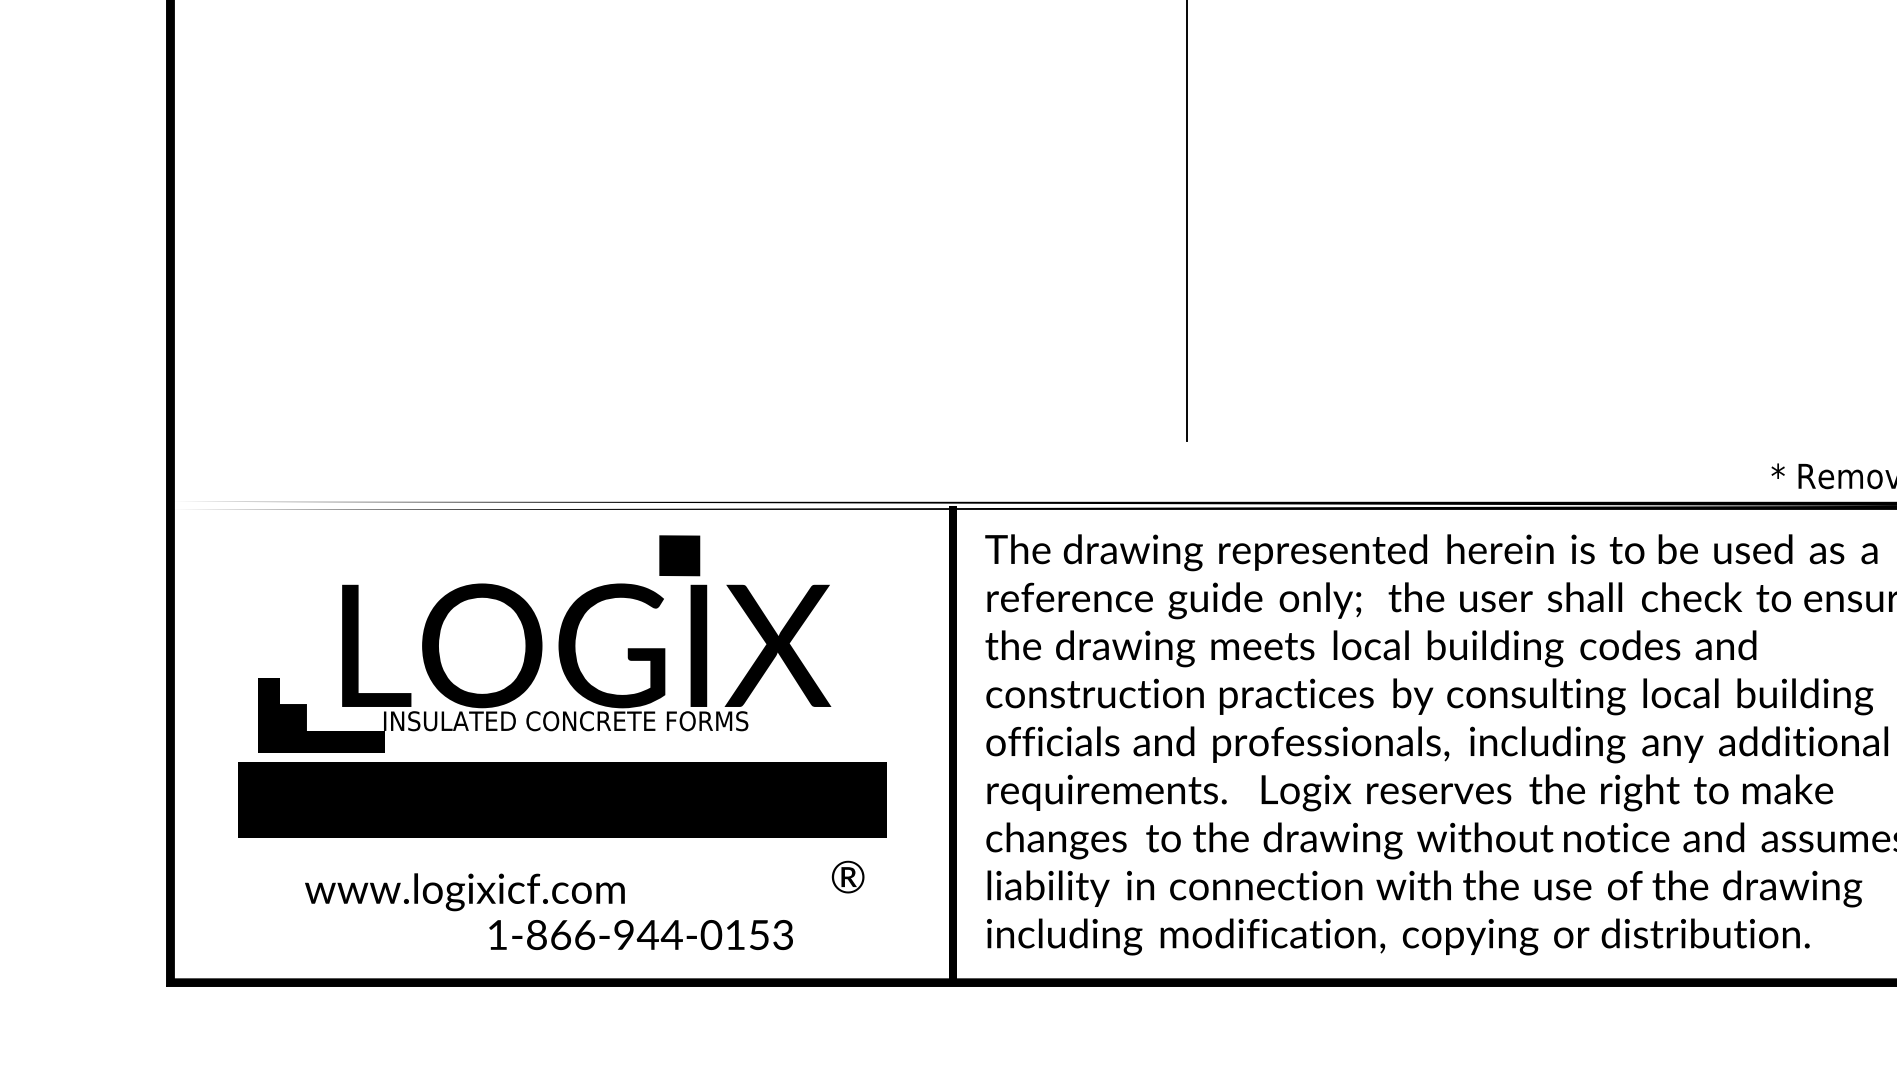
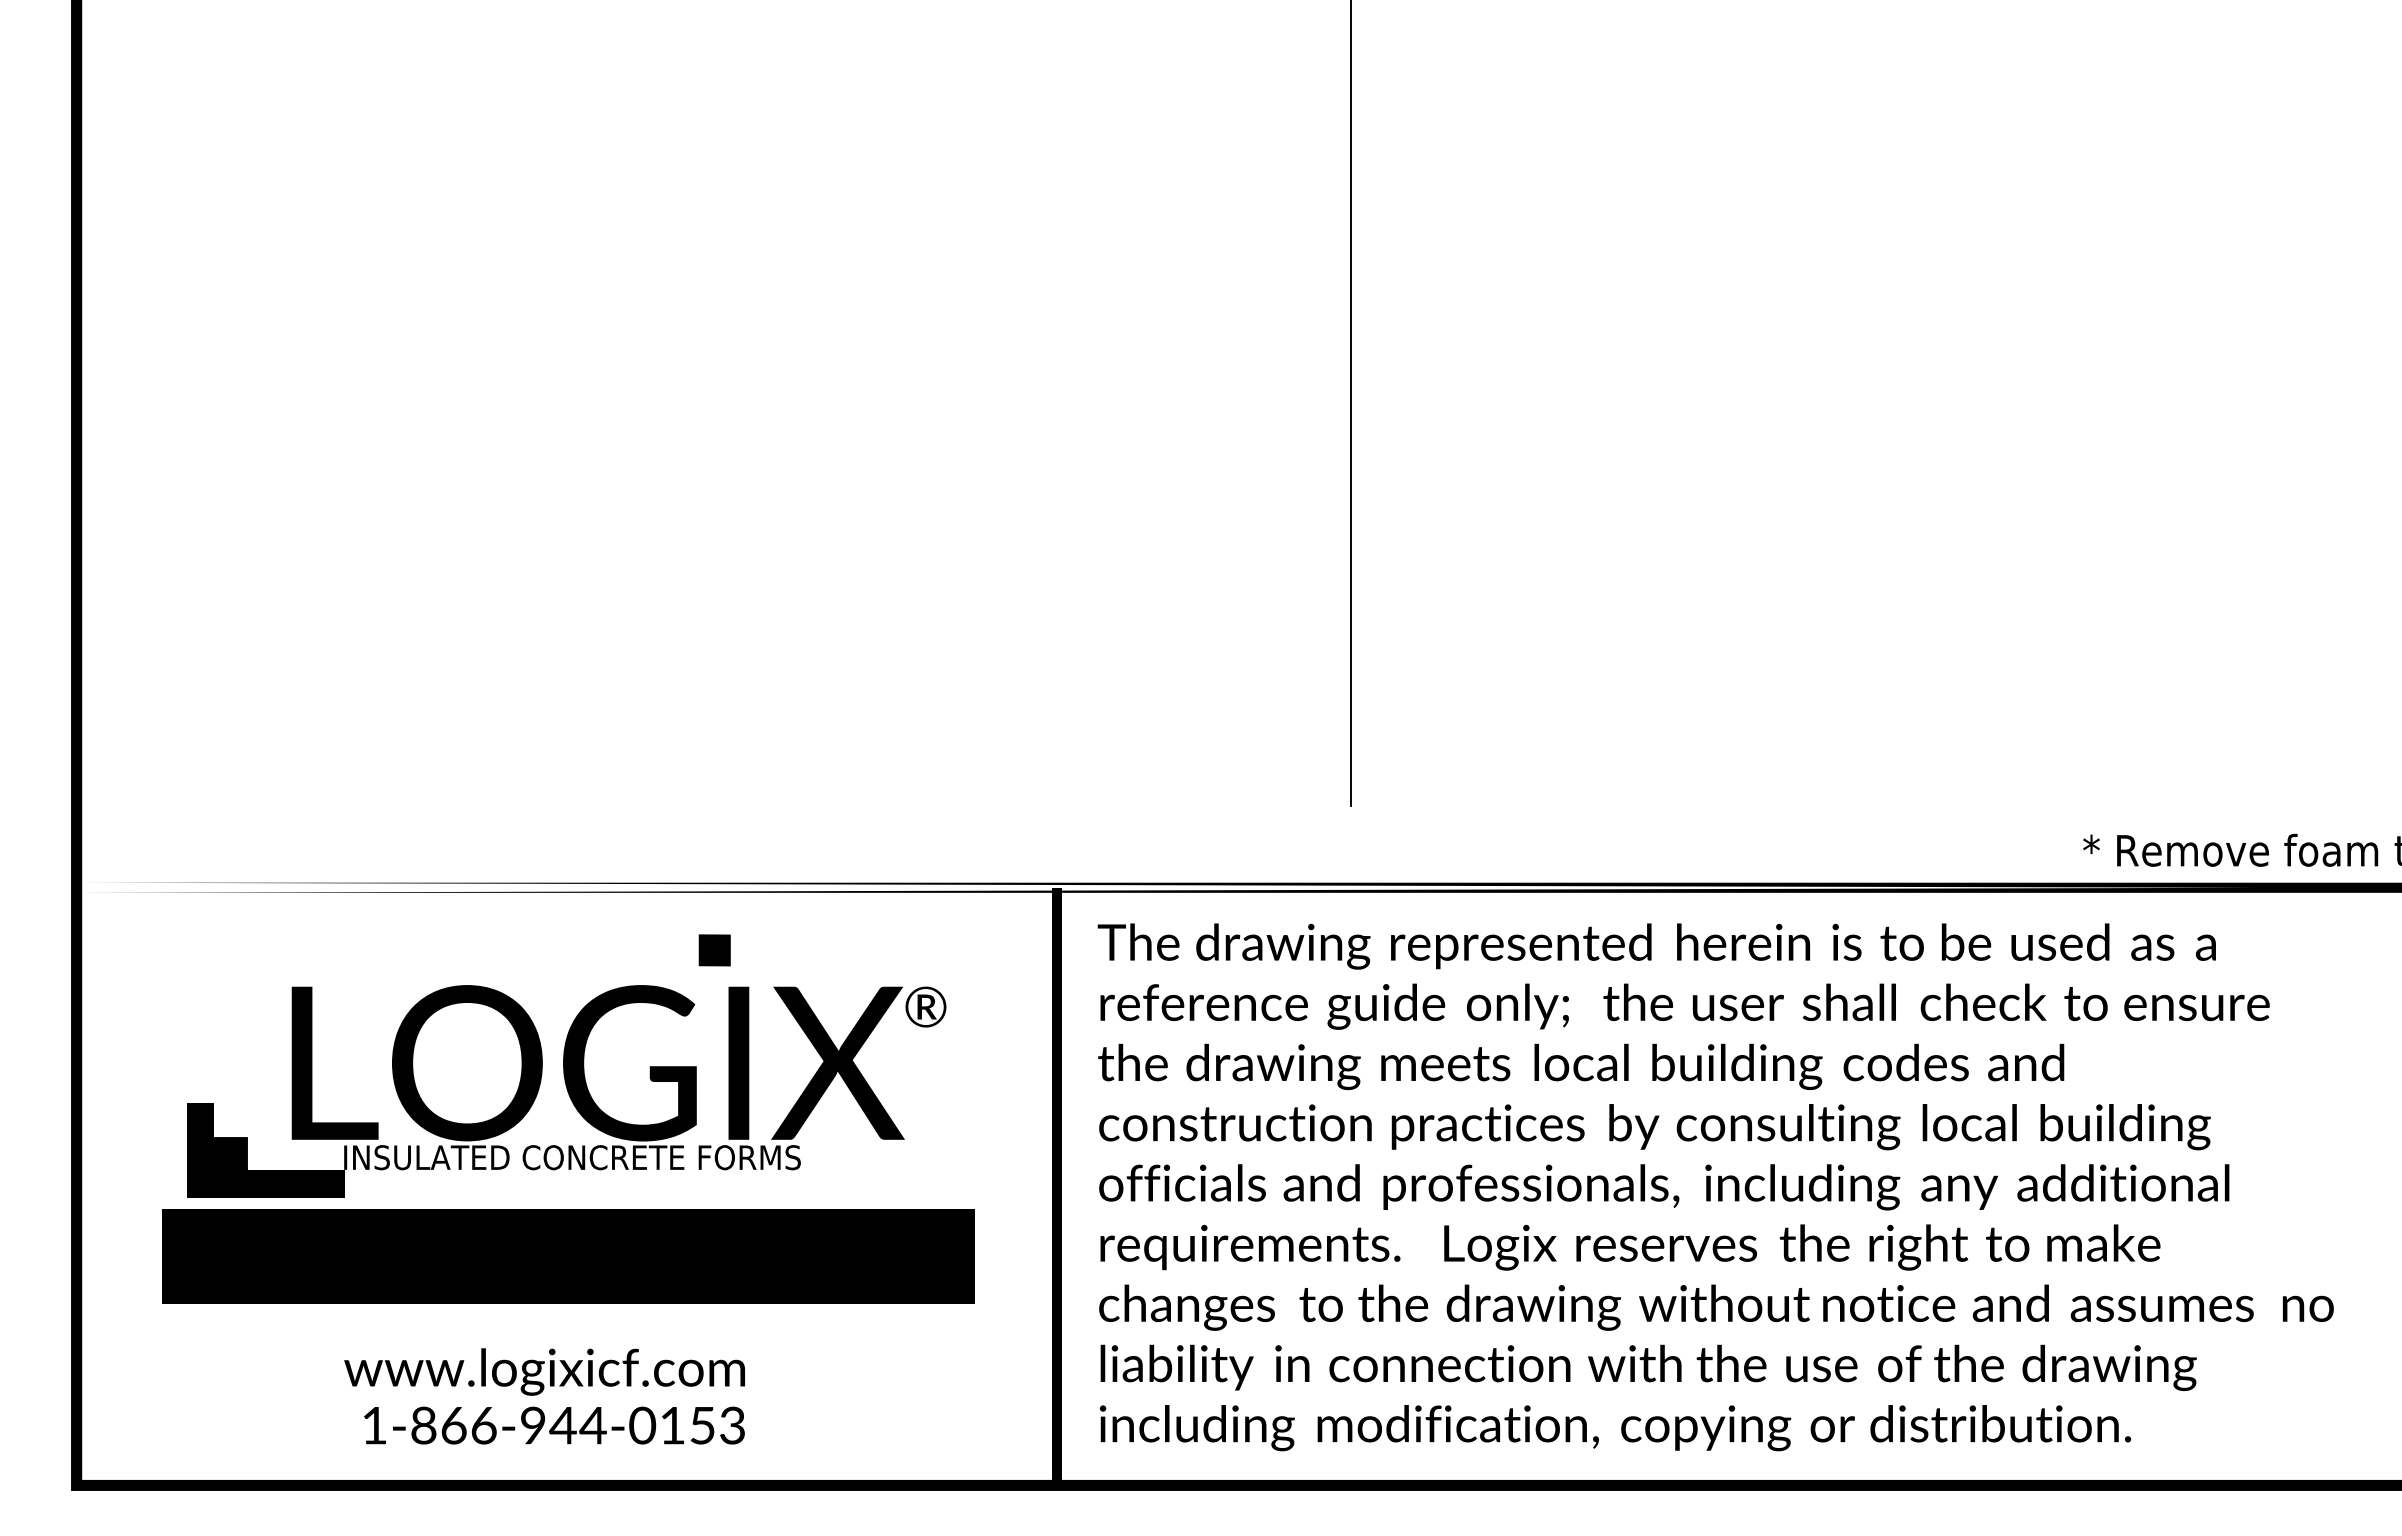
part: (679, 555) -> (714, 950), size x0.62
text: (847, 876) -> (925, 1006), moved
text: (464, 891) -> (544, 1371), moved
text: (641, 934) -> (554, 1425), moved

